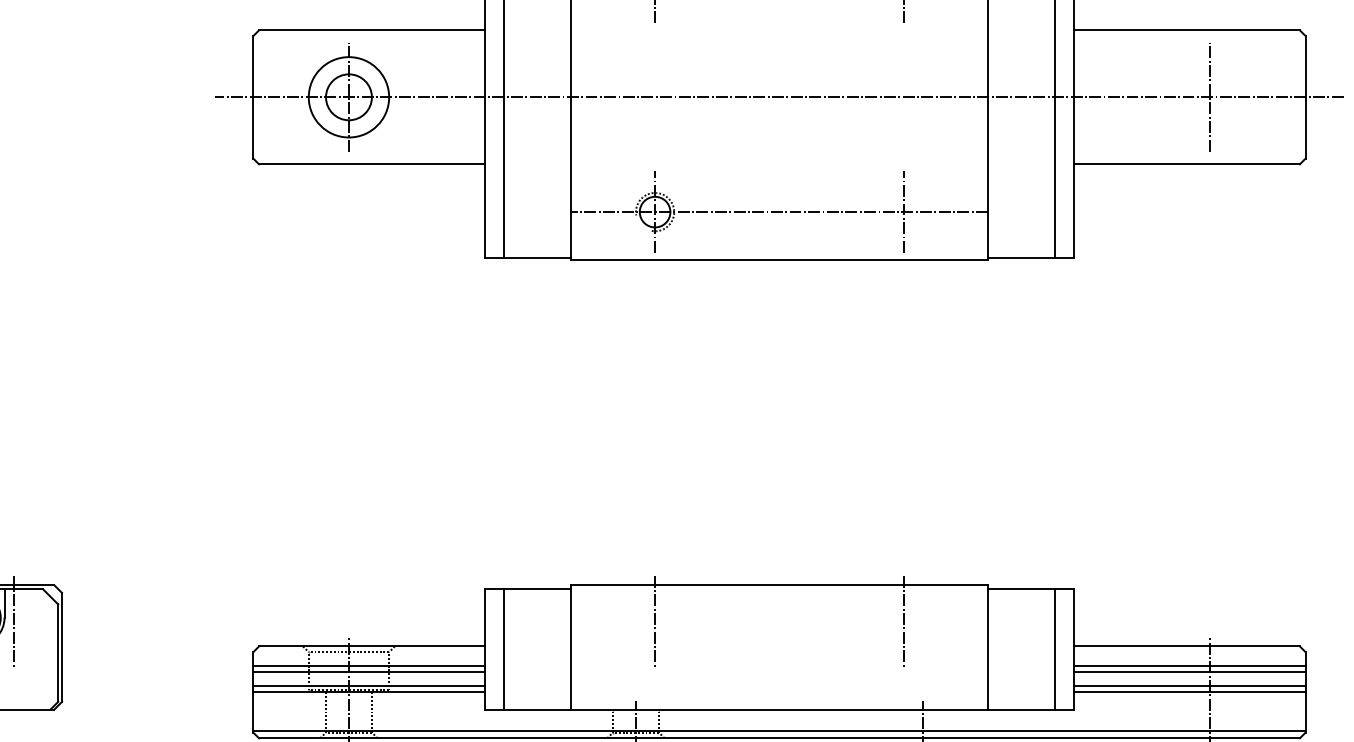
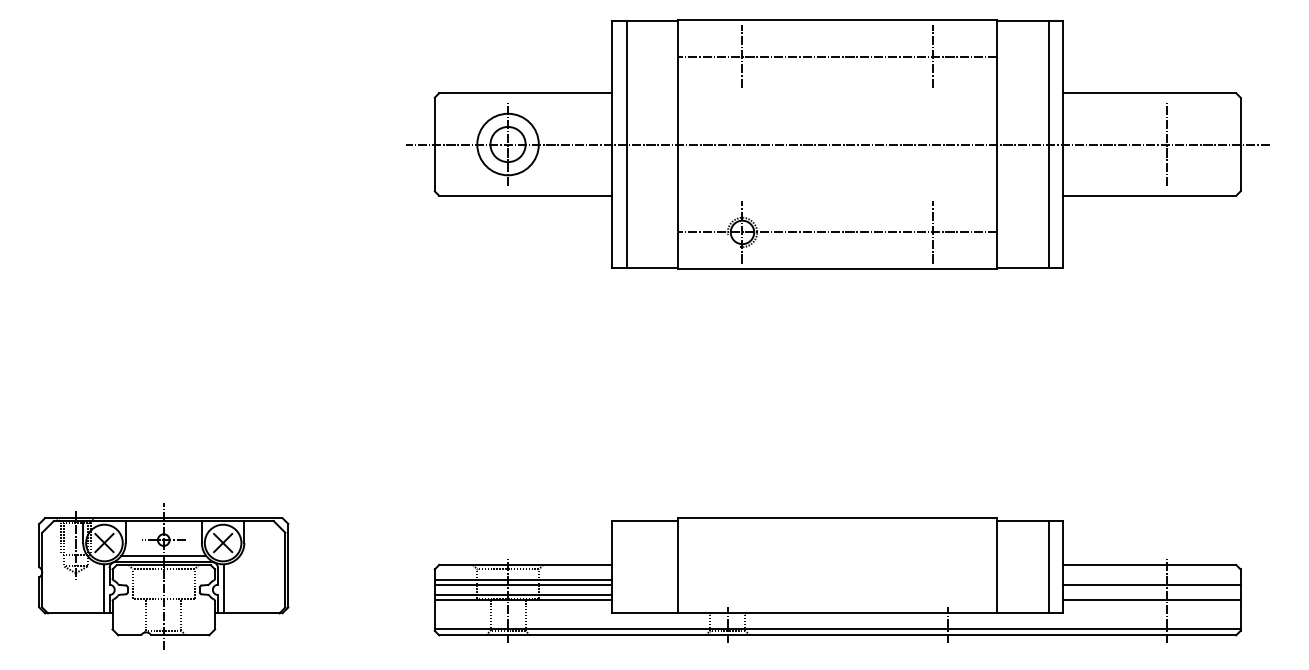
line: (13, 620) -> (251, 545), removed
line: (655, 620) -> (742, 545), removed
line: (903, 620) -> (932, 545), removed
line: (503, 649) -> (626, 567), removed
line: (1189, 666) -> (1151, 580), removed
line: (1189, 684) -> (1151, 594), removed

